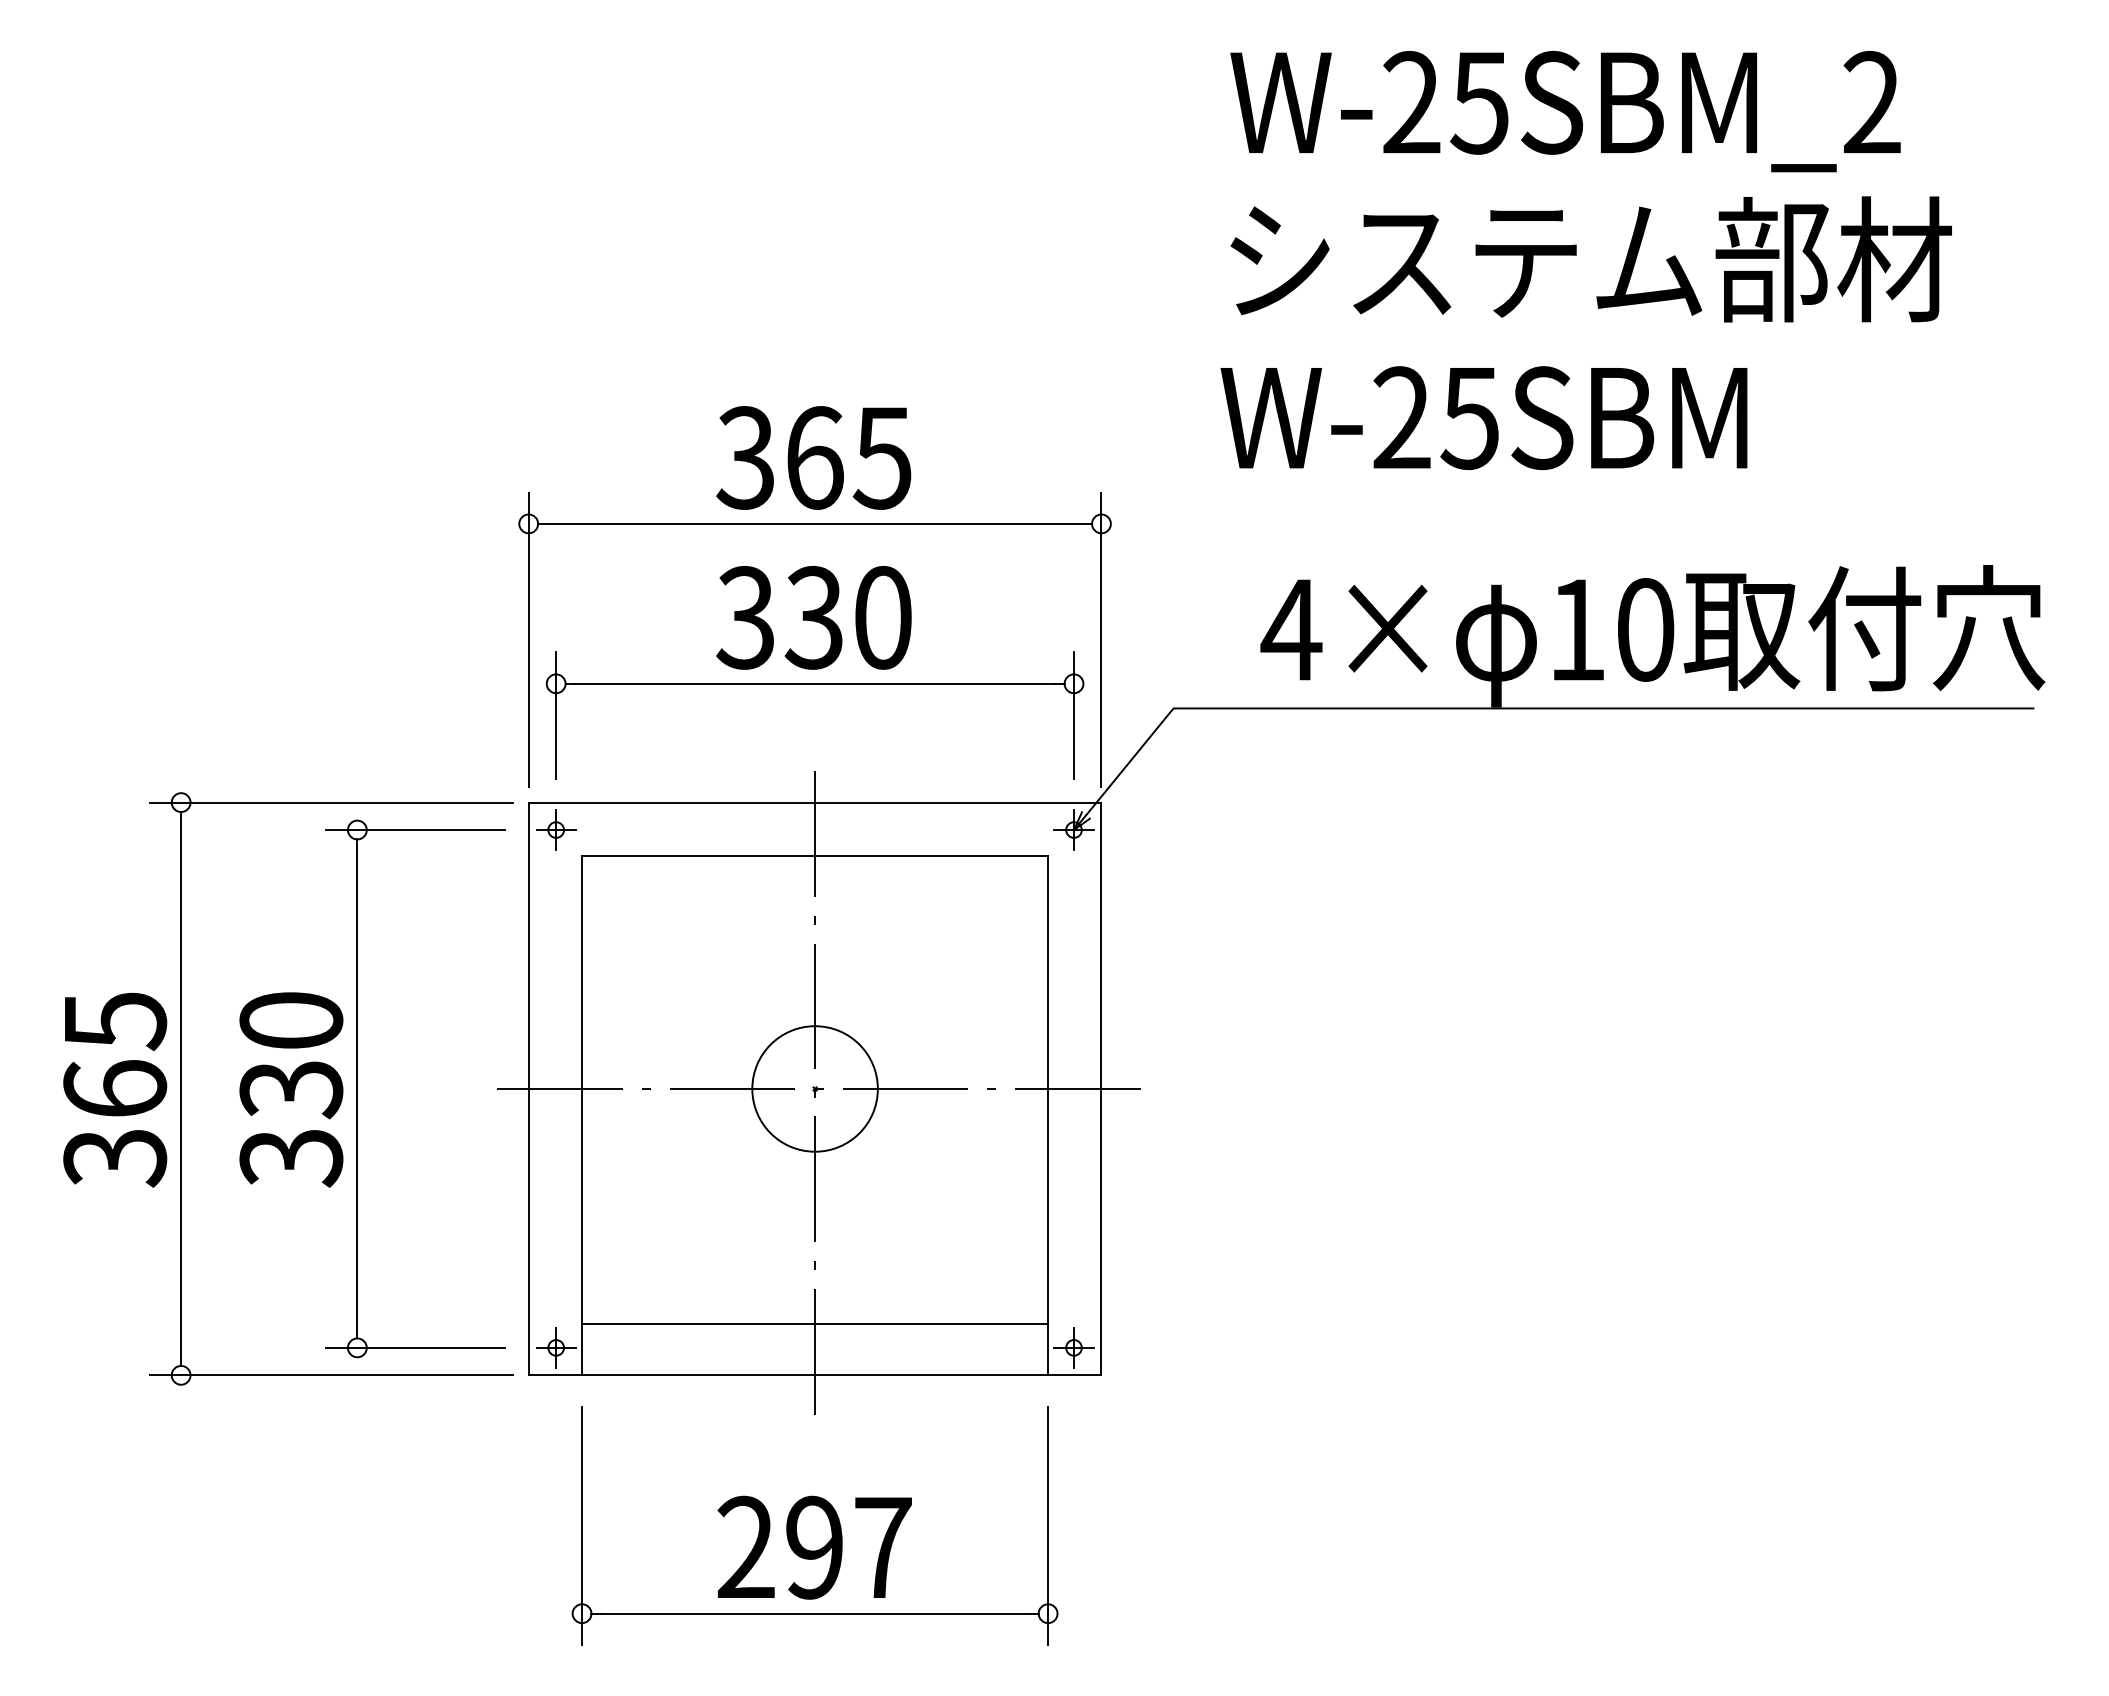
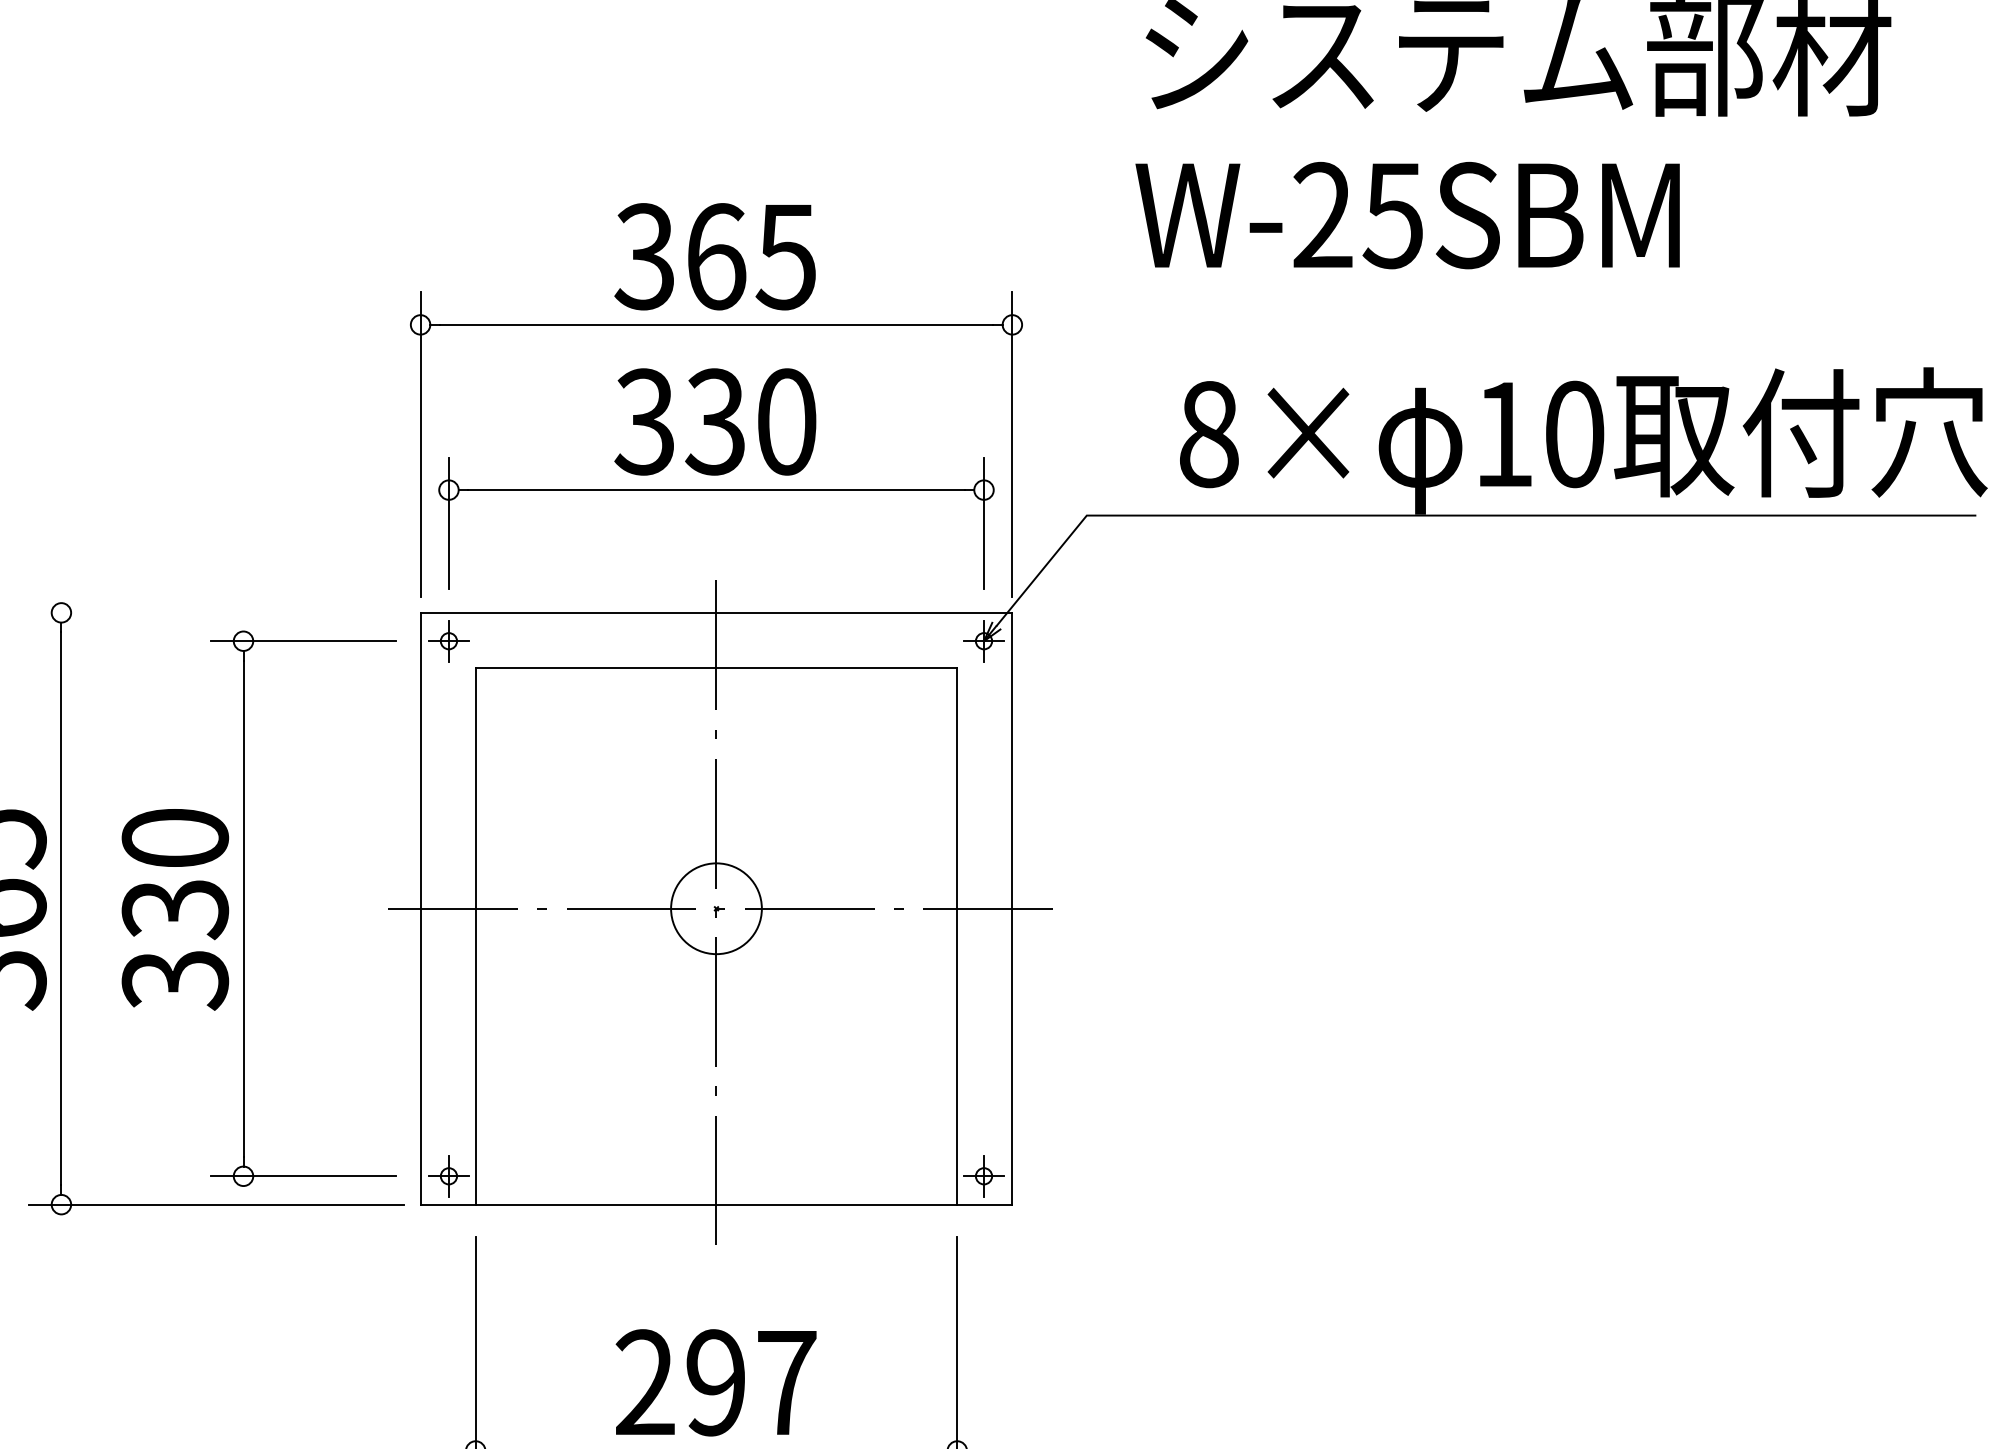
text: (1291, 629) -> (1208, 433), 4× -> 8×
line: (331, 802) -> (216, 612), removed
circle: (814, 1088) -> (715, 908), size x0.7
line: (815, 1323) -> (716, 1151), removed

